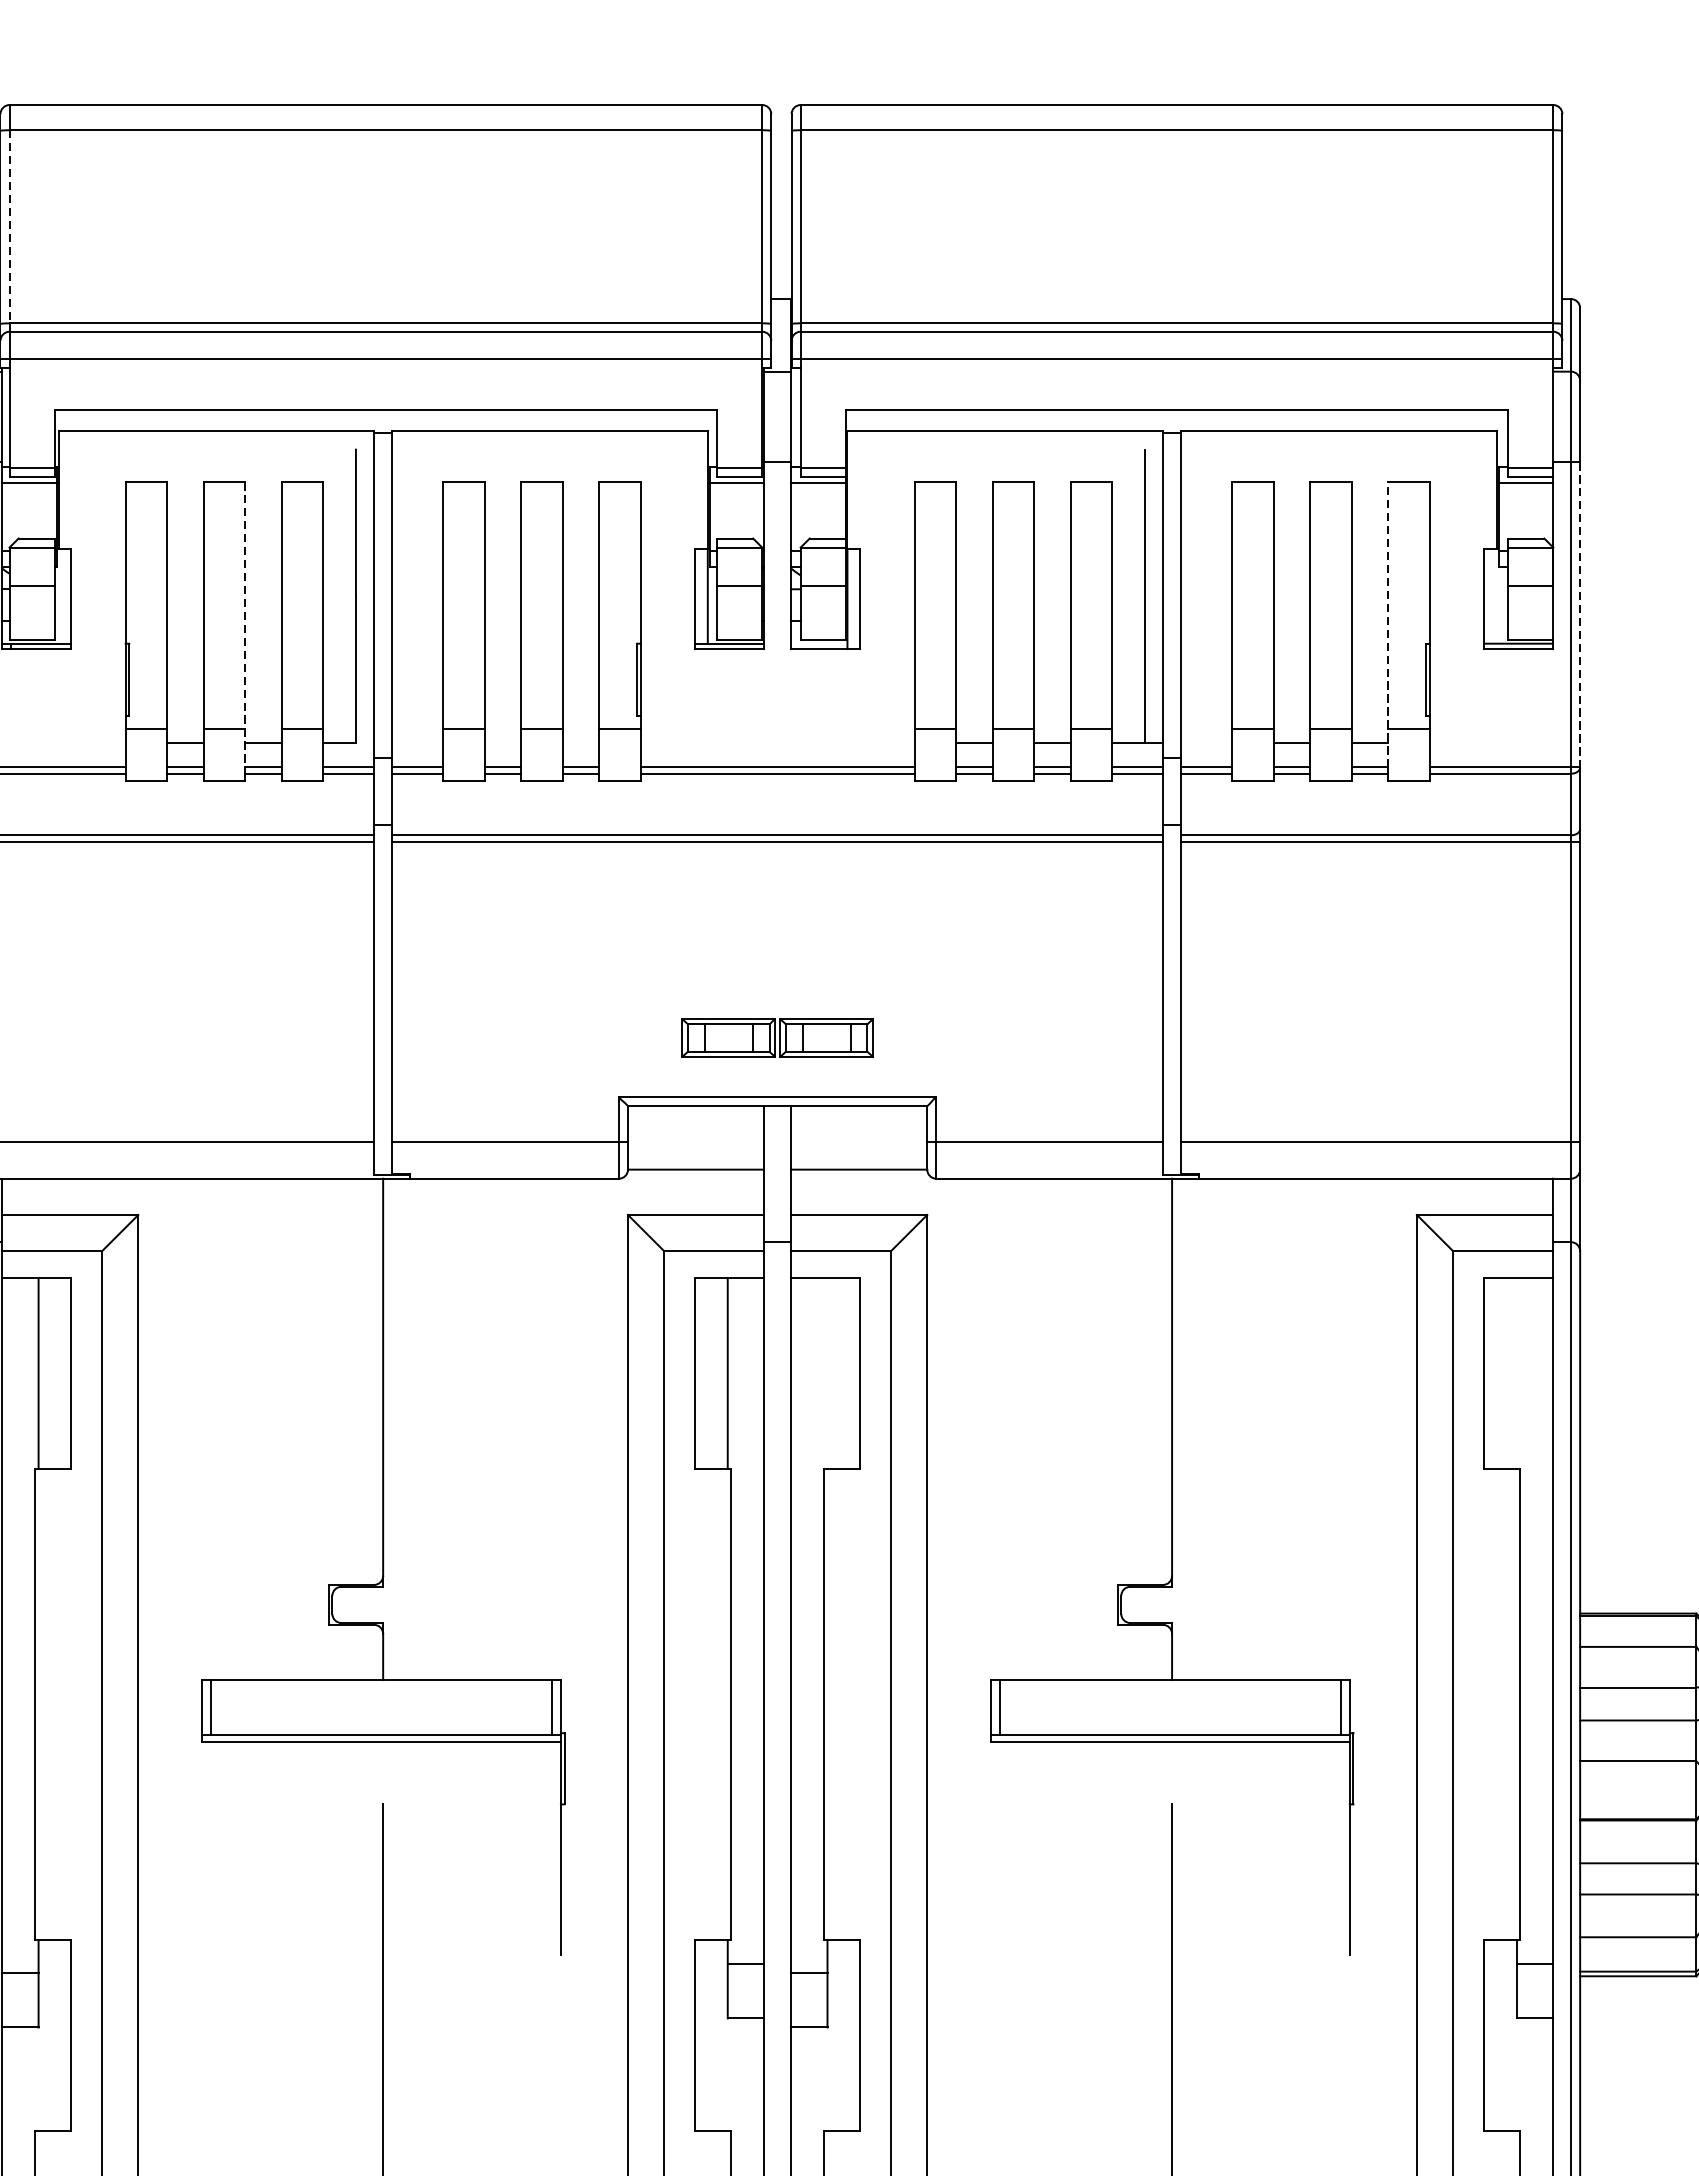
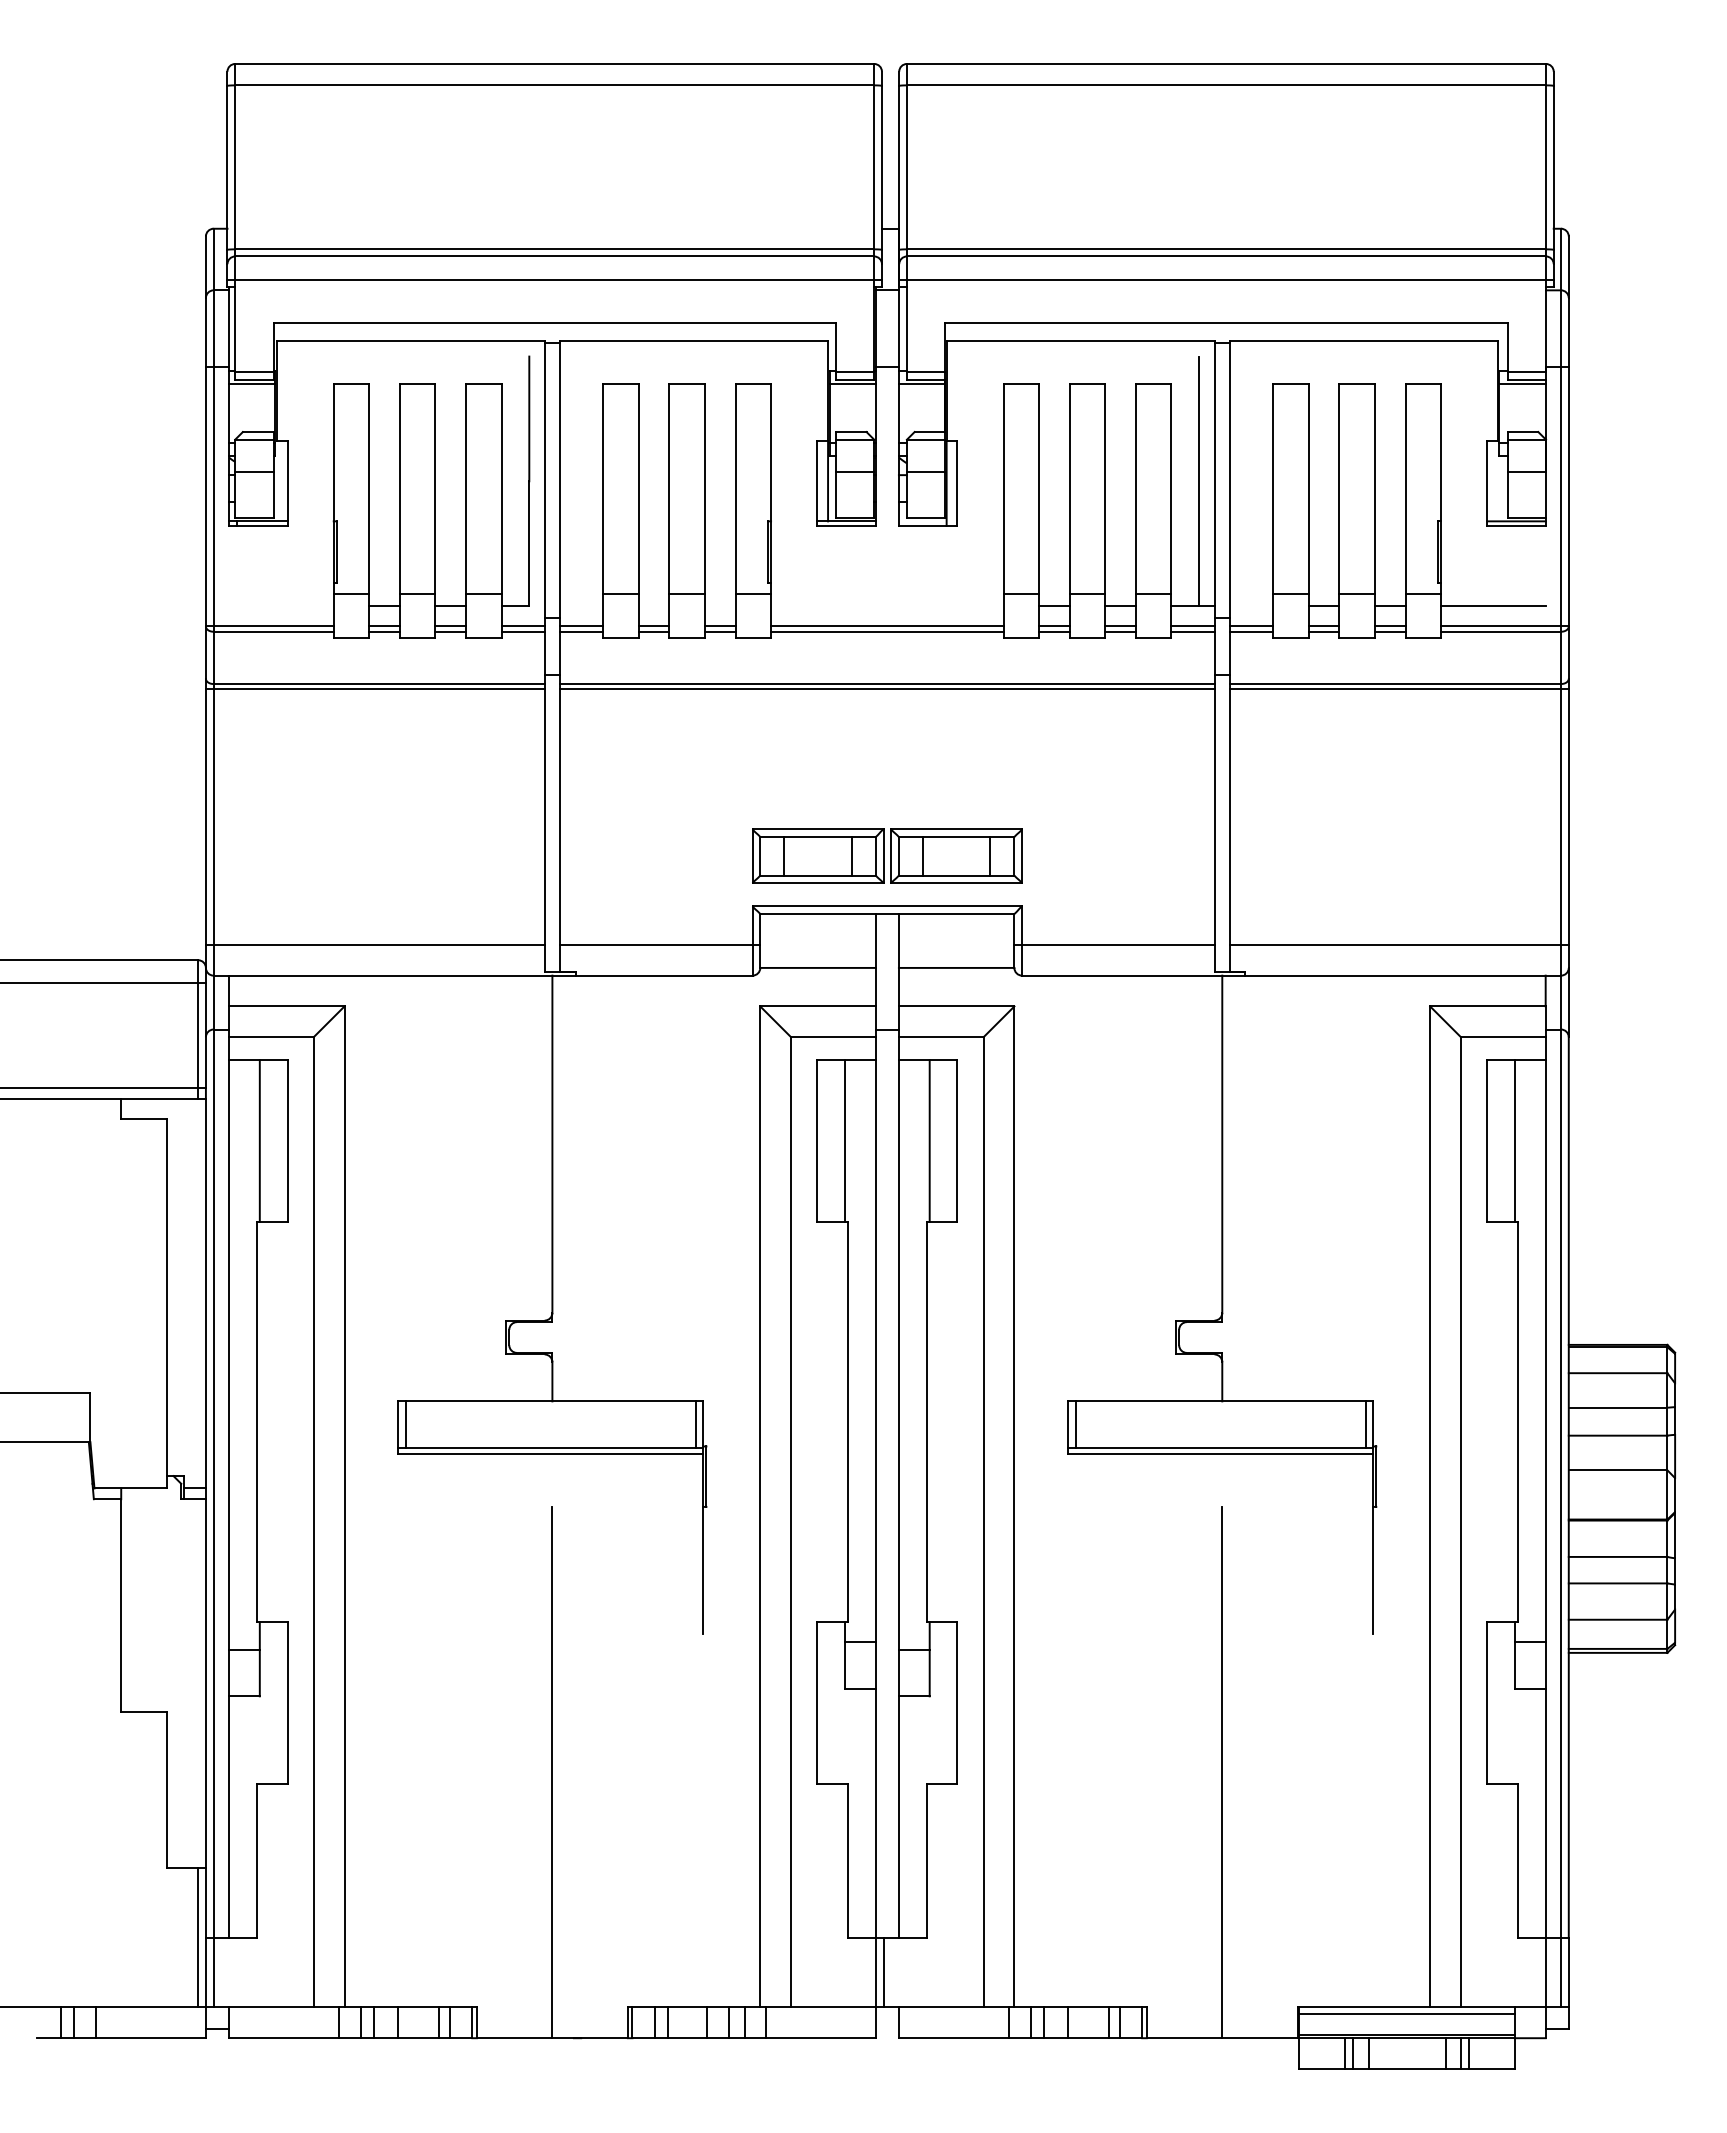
line: (9, 226) -> (235, 167), dashed -> solid
line: (1579, 614) -> (1568, 496), dashed -> solid
line: (1387, 623) -> (1405, 504), dashed -> solid
line: (245, 625) -> (435, 505), dashed -> solid
line: (1490, 743) -> (1492, 606), added
part: (777, 1037) -> (887, 855), size x1.67
line: (827, 1374) -> (929, 1141), added
line: (1516, 1374) -> (1514, 1141), added

